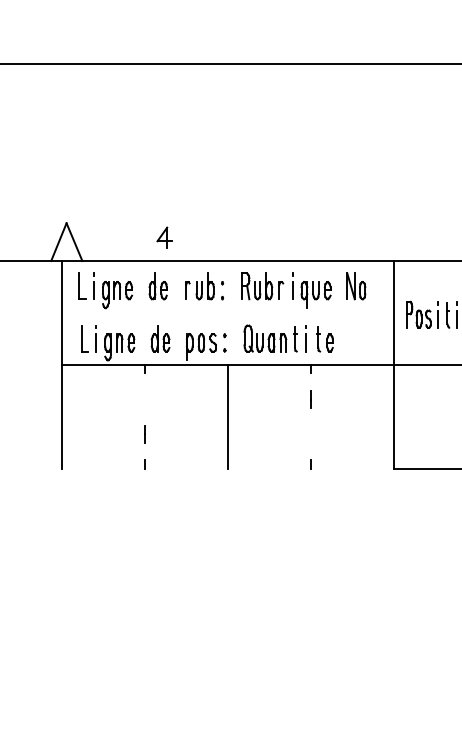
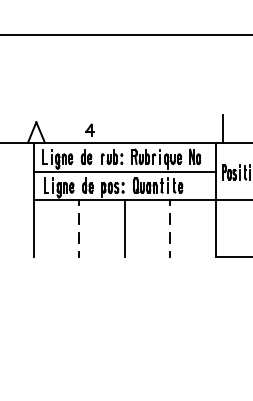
line: (407, 234) -> (223, 128), added
line: (227, 313) -> (124, 171), added
line: (143, 398) -> (78, 218), added
line: (309, 433) -> (169, 237), added

